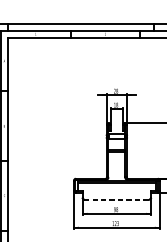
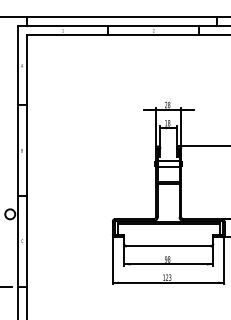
line: (116, 199) -> (168, 246), dashed -> solid

